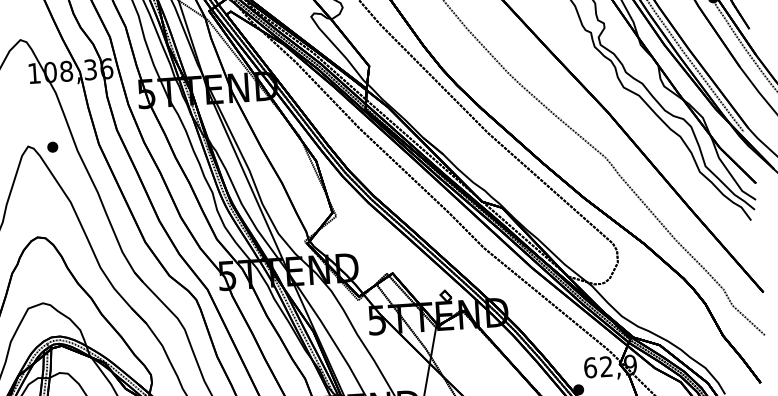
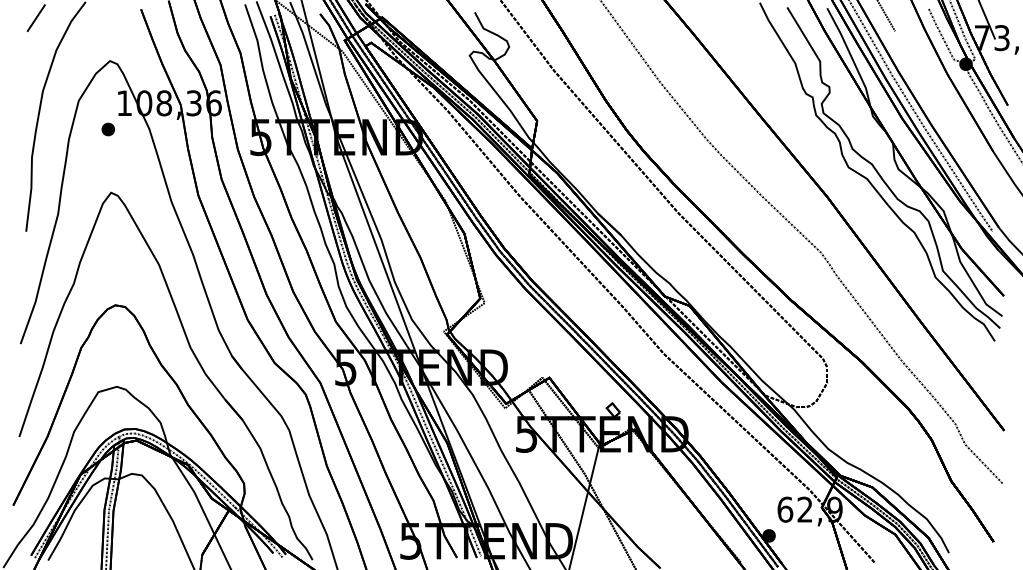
part: (52, 147) -> (107, 129), moved

